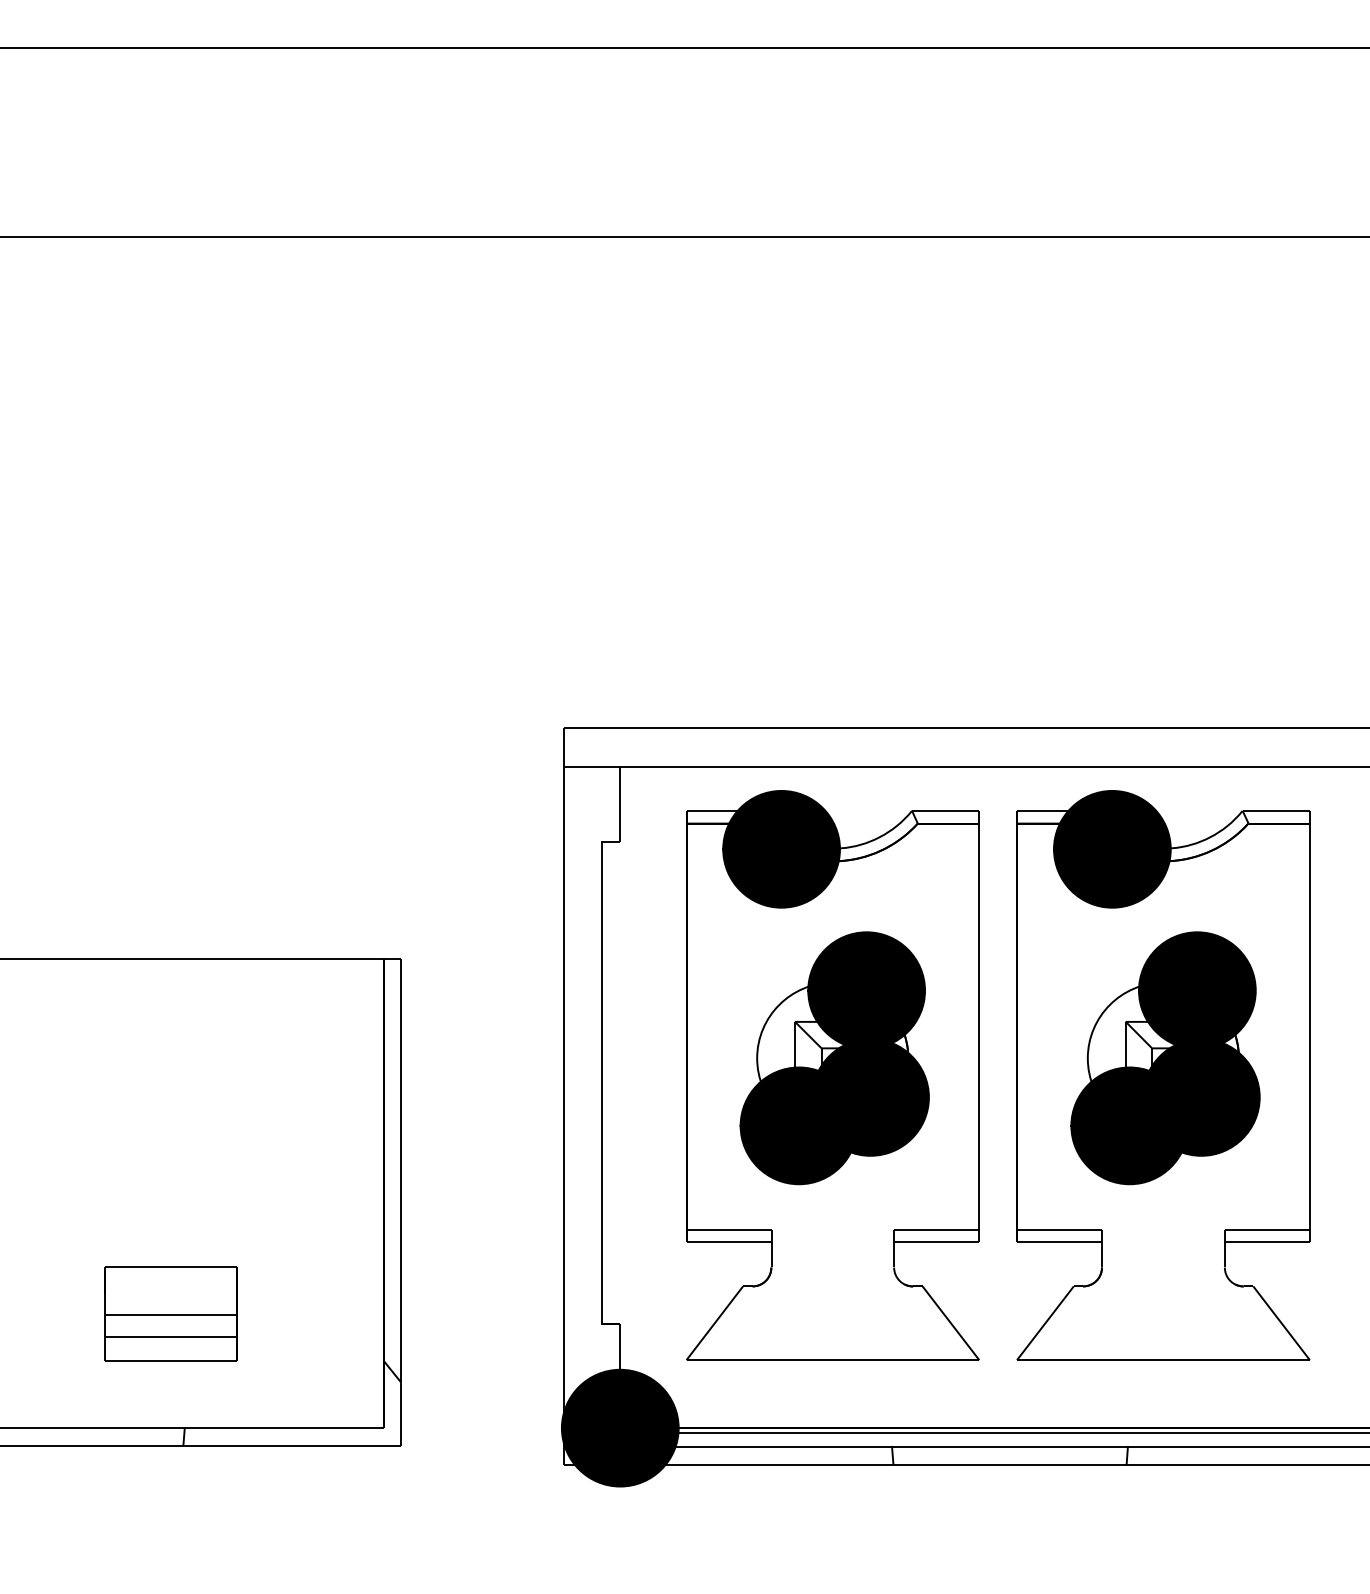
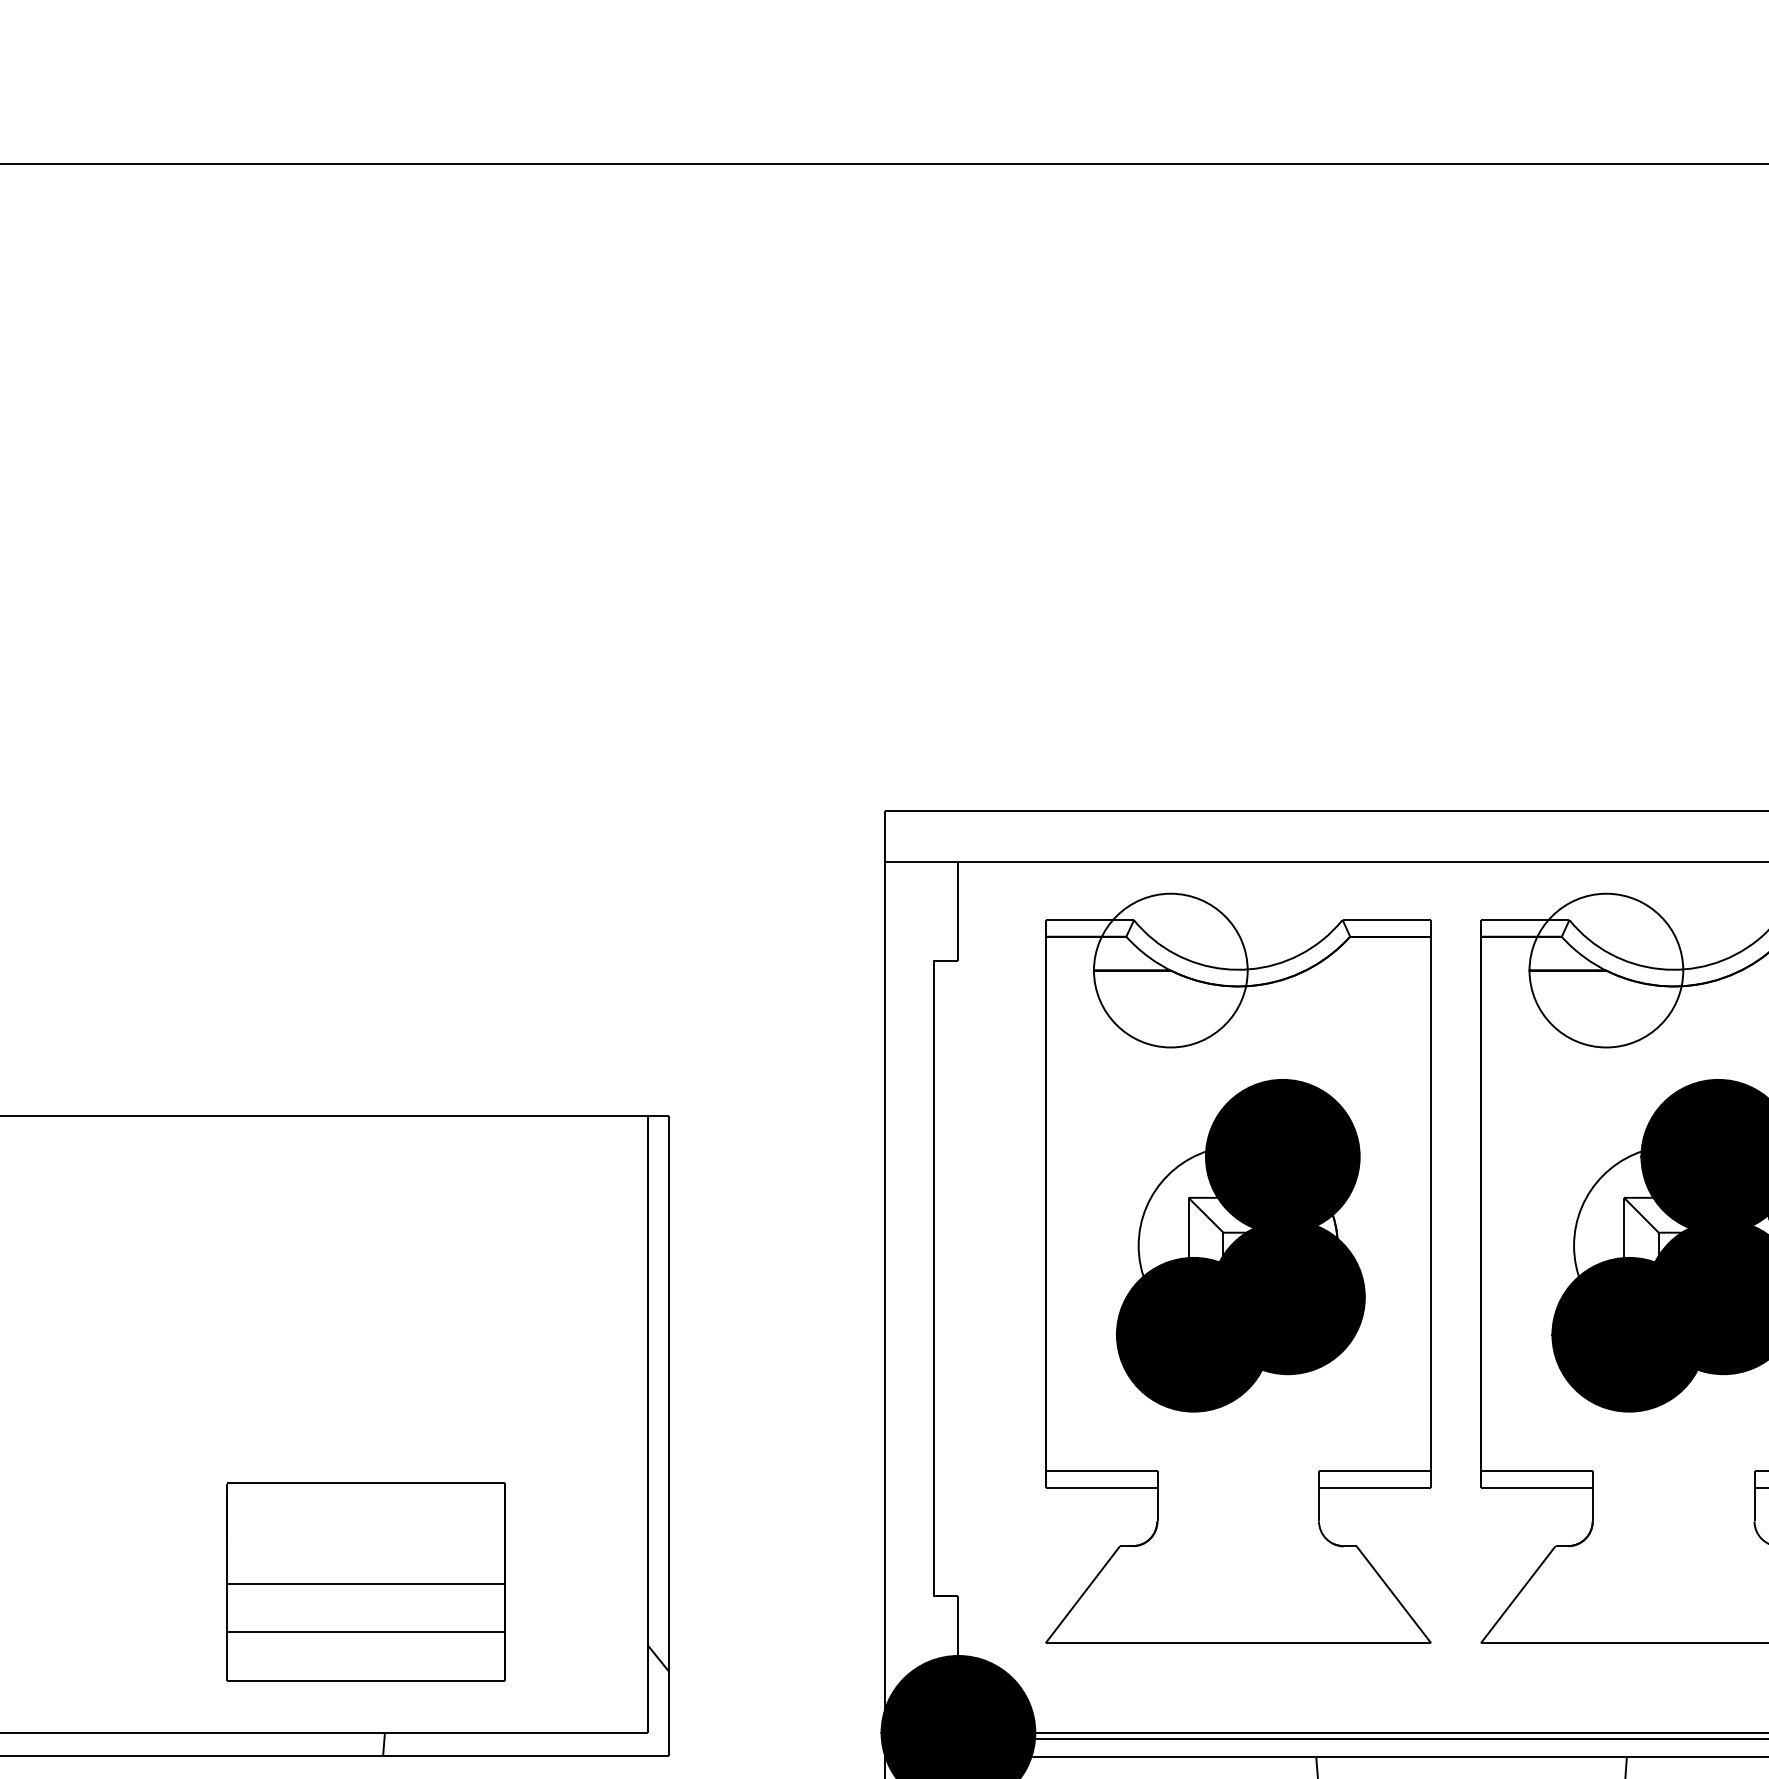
fill: (781, 848) -> (1170, 969), removed
fill: (1112, 848) -> (1606, 969), removed
part: (170, 1313) -> (366, 1581), size x1.6

